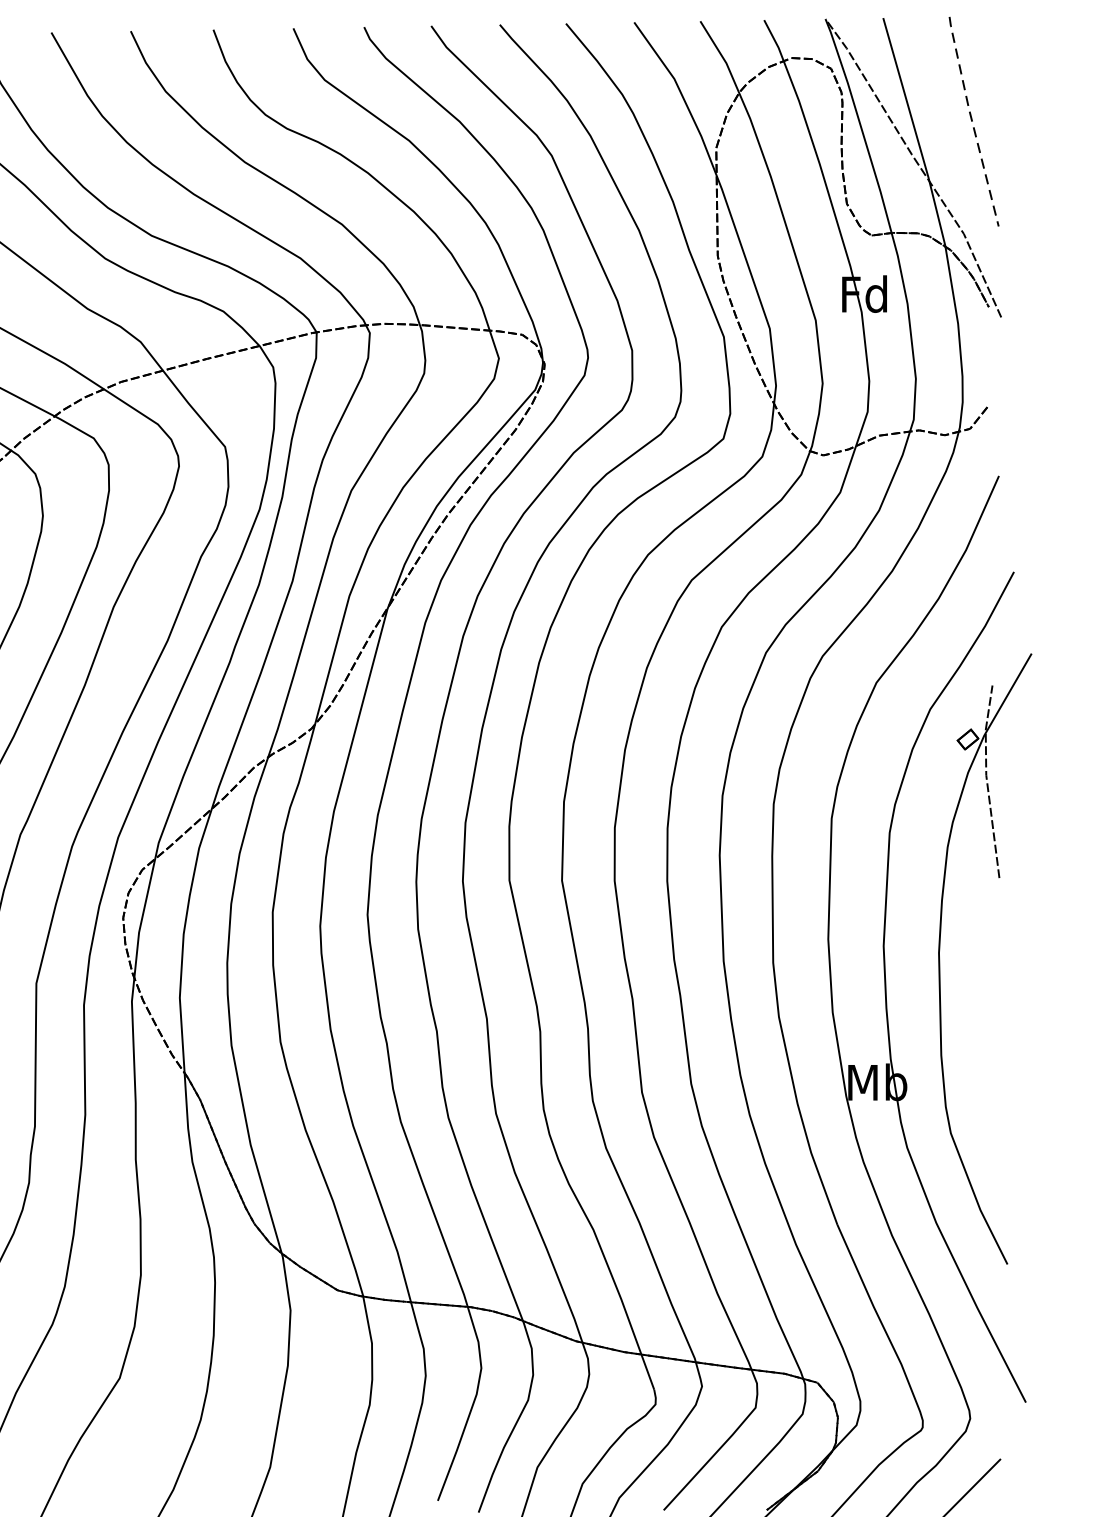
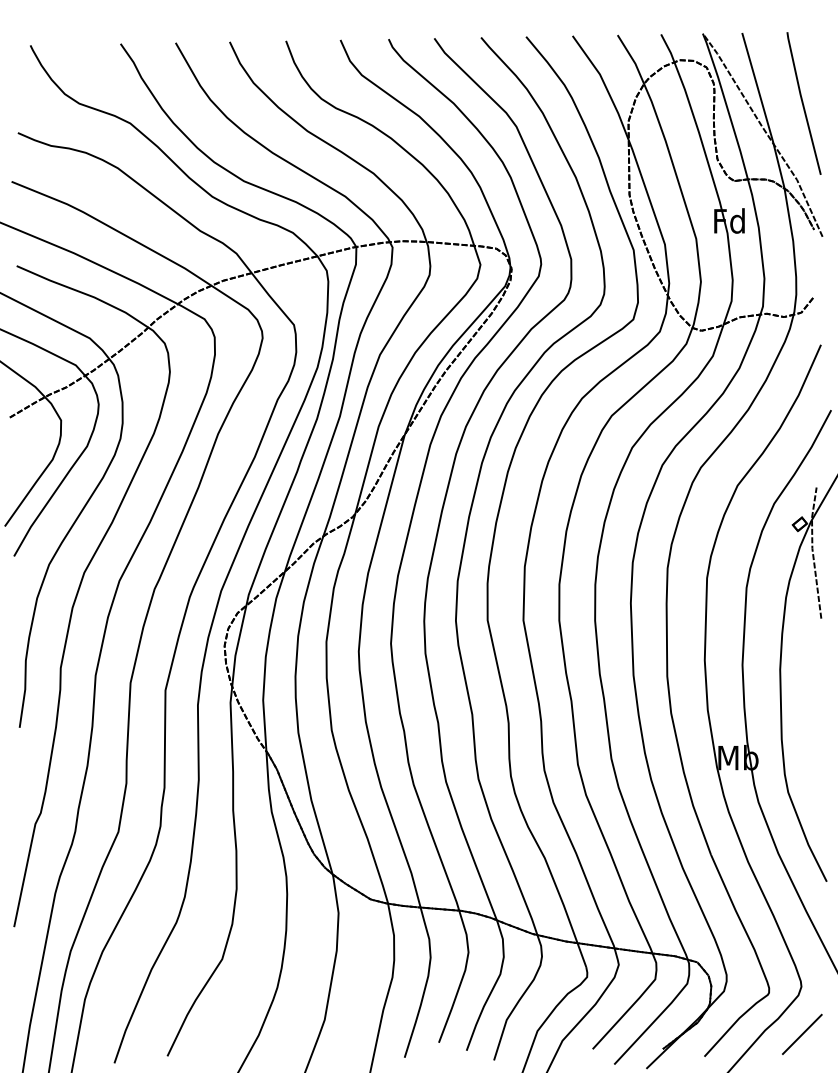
line: (971, 120) -> (802, 102), dashed -> solid

